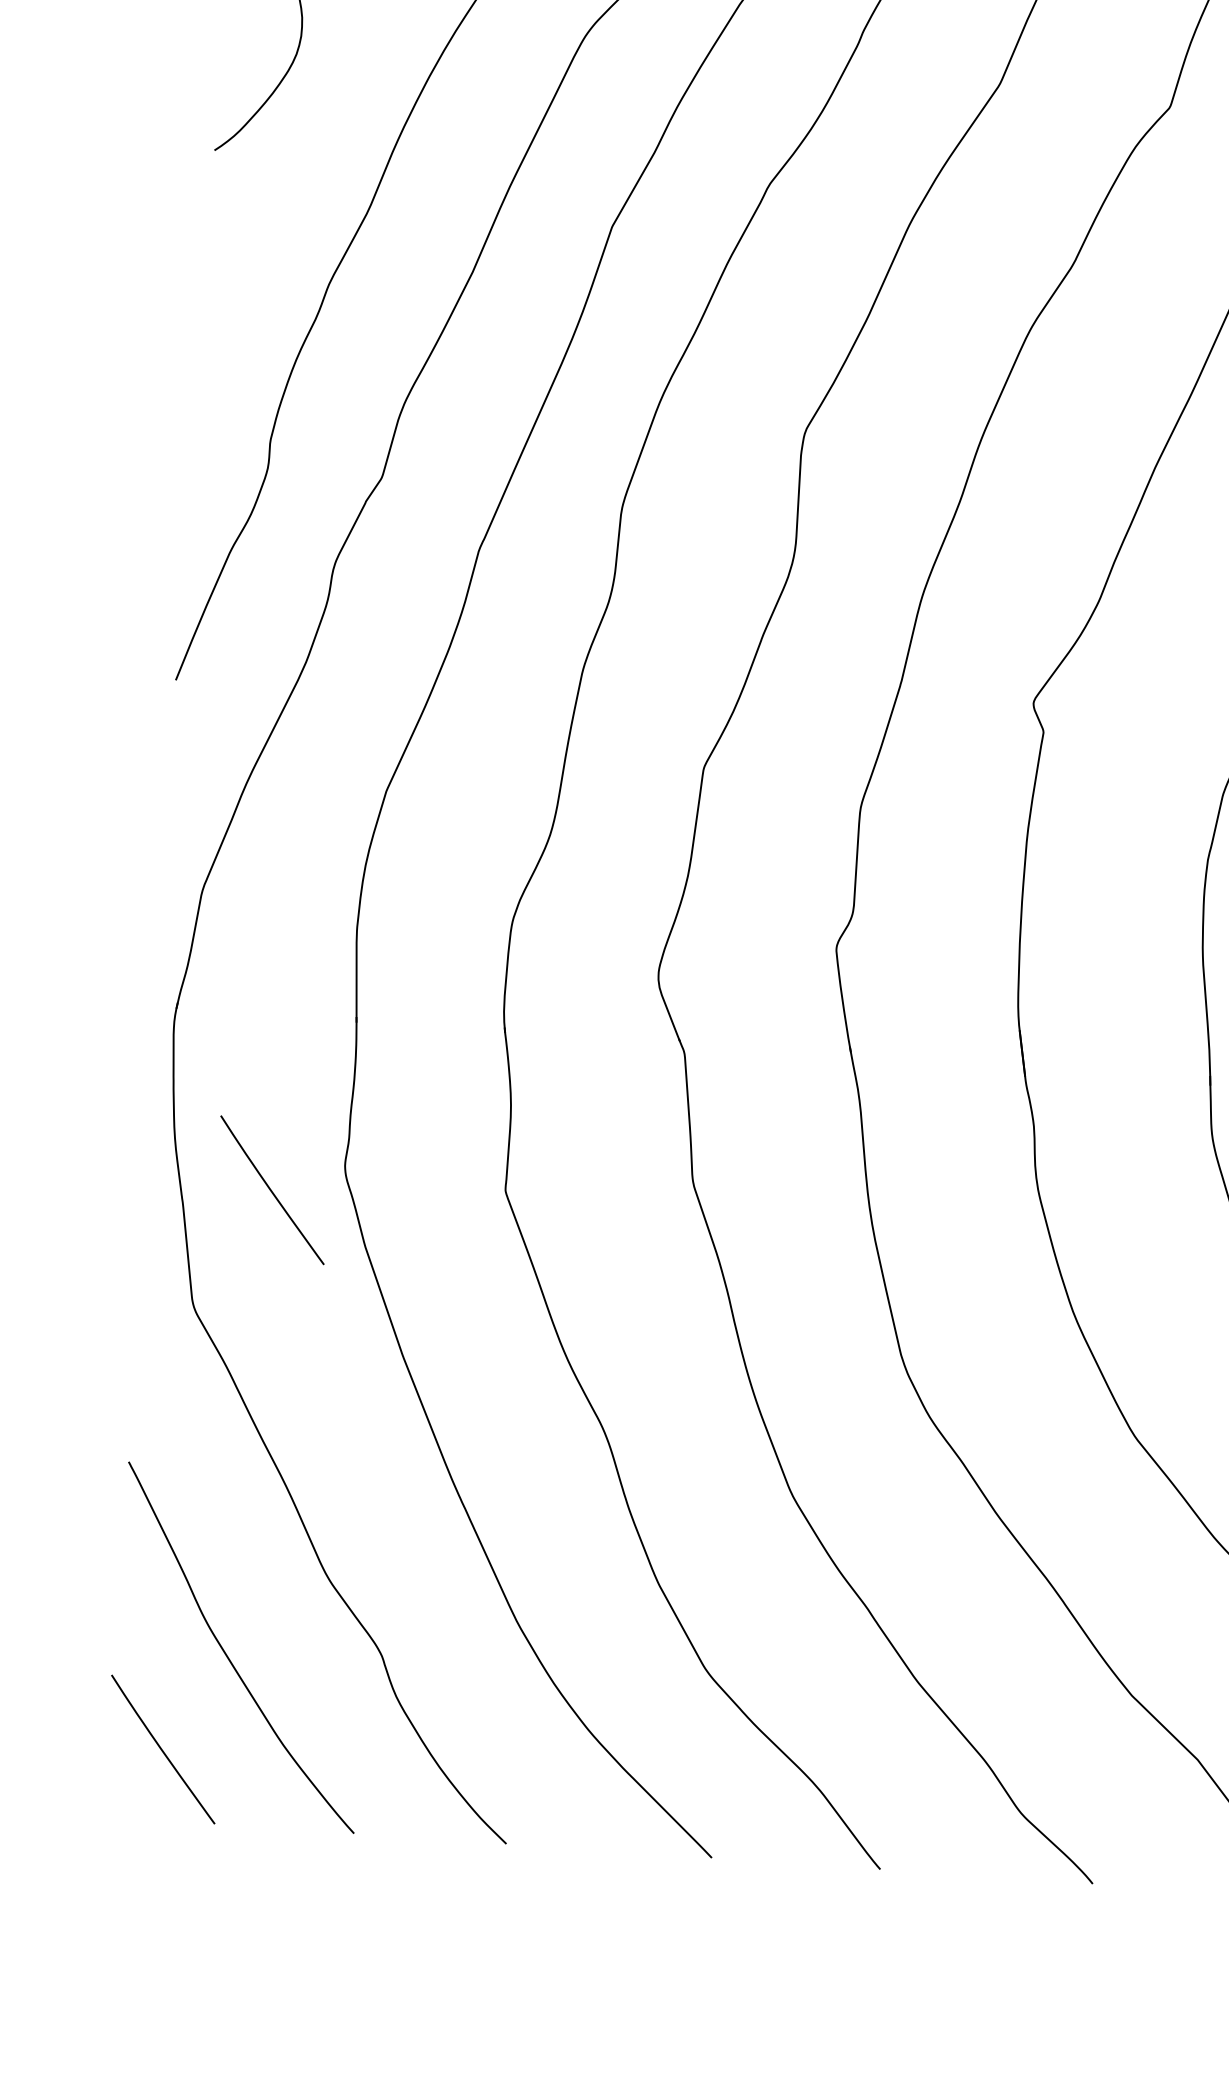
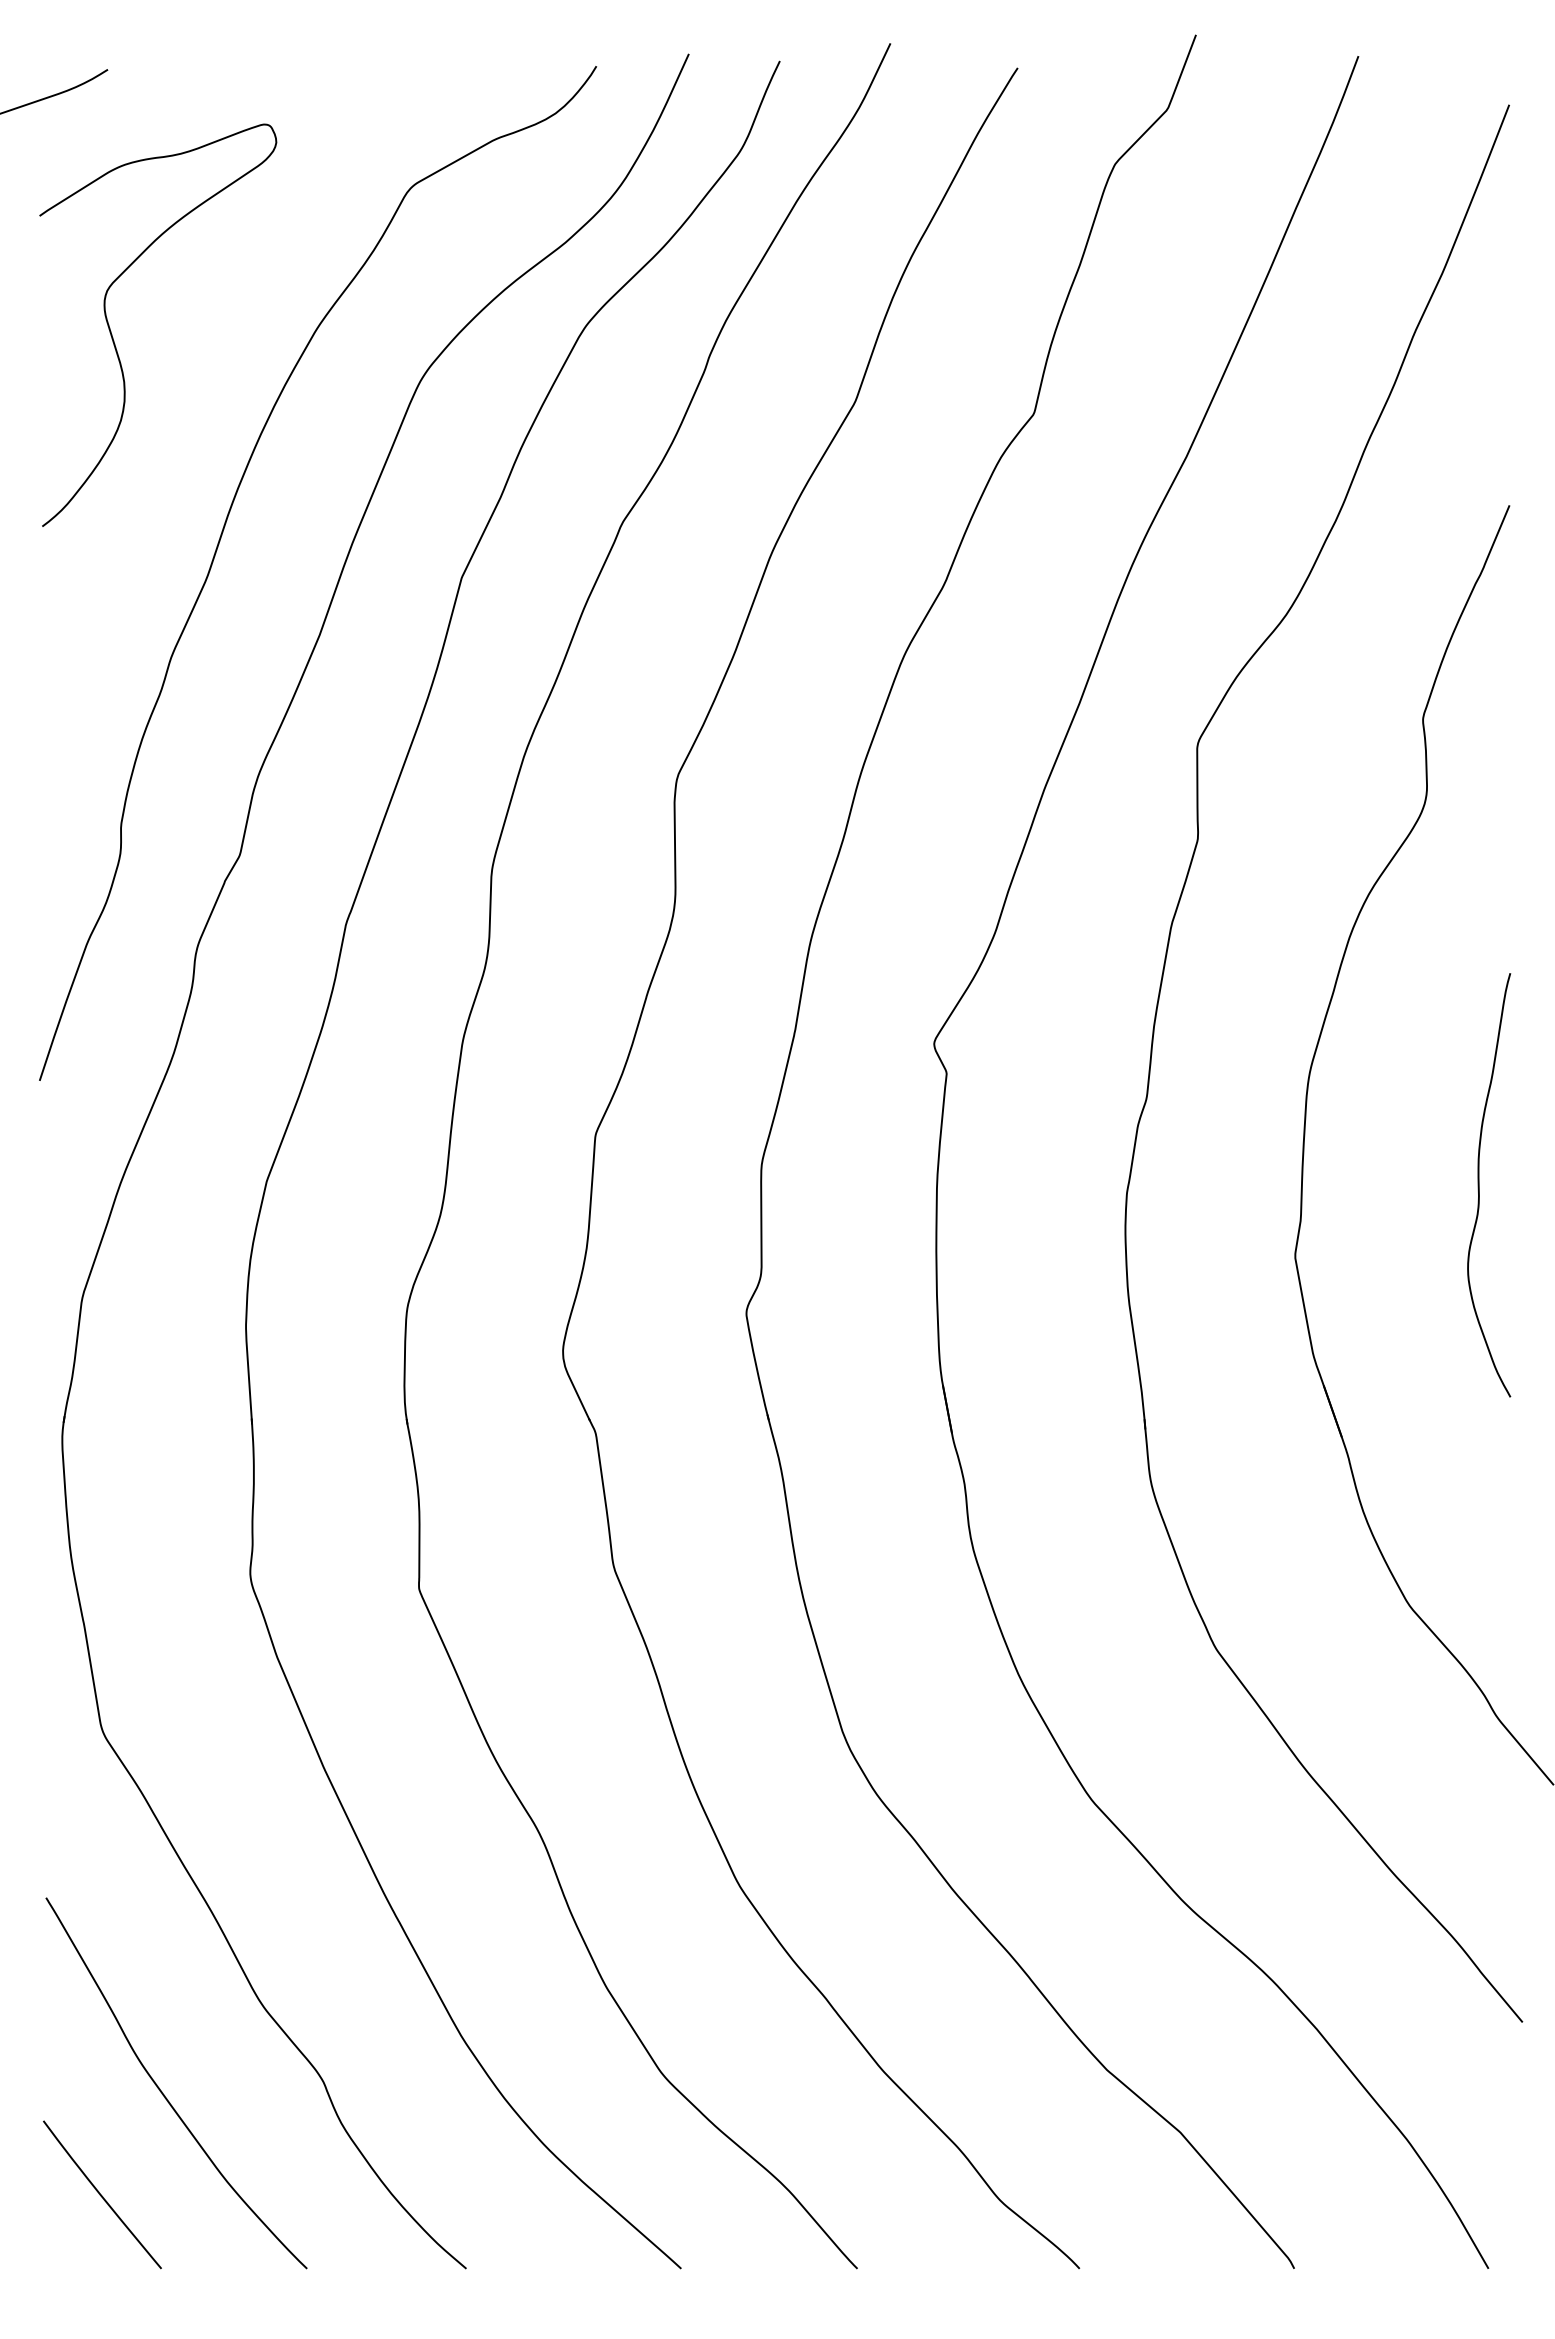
curve: (271, 1189) -> (175, 1604), removed

